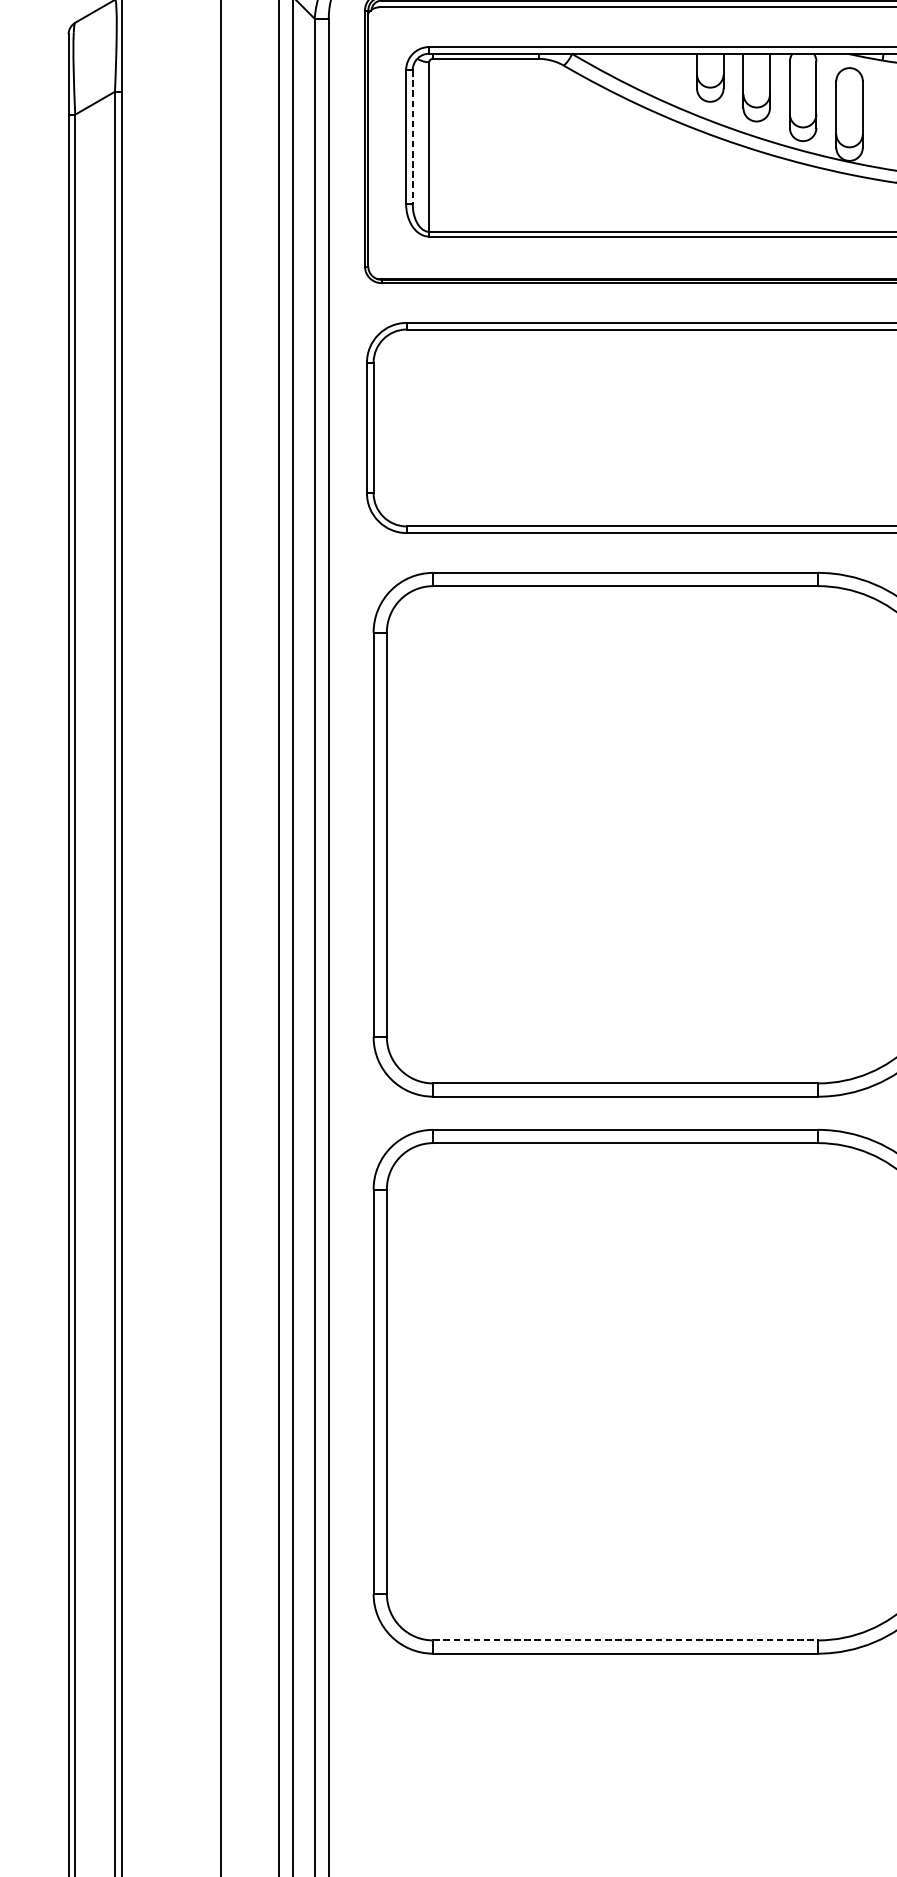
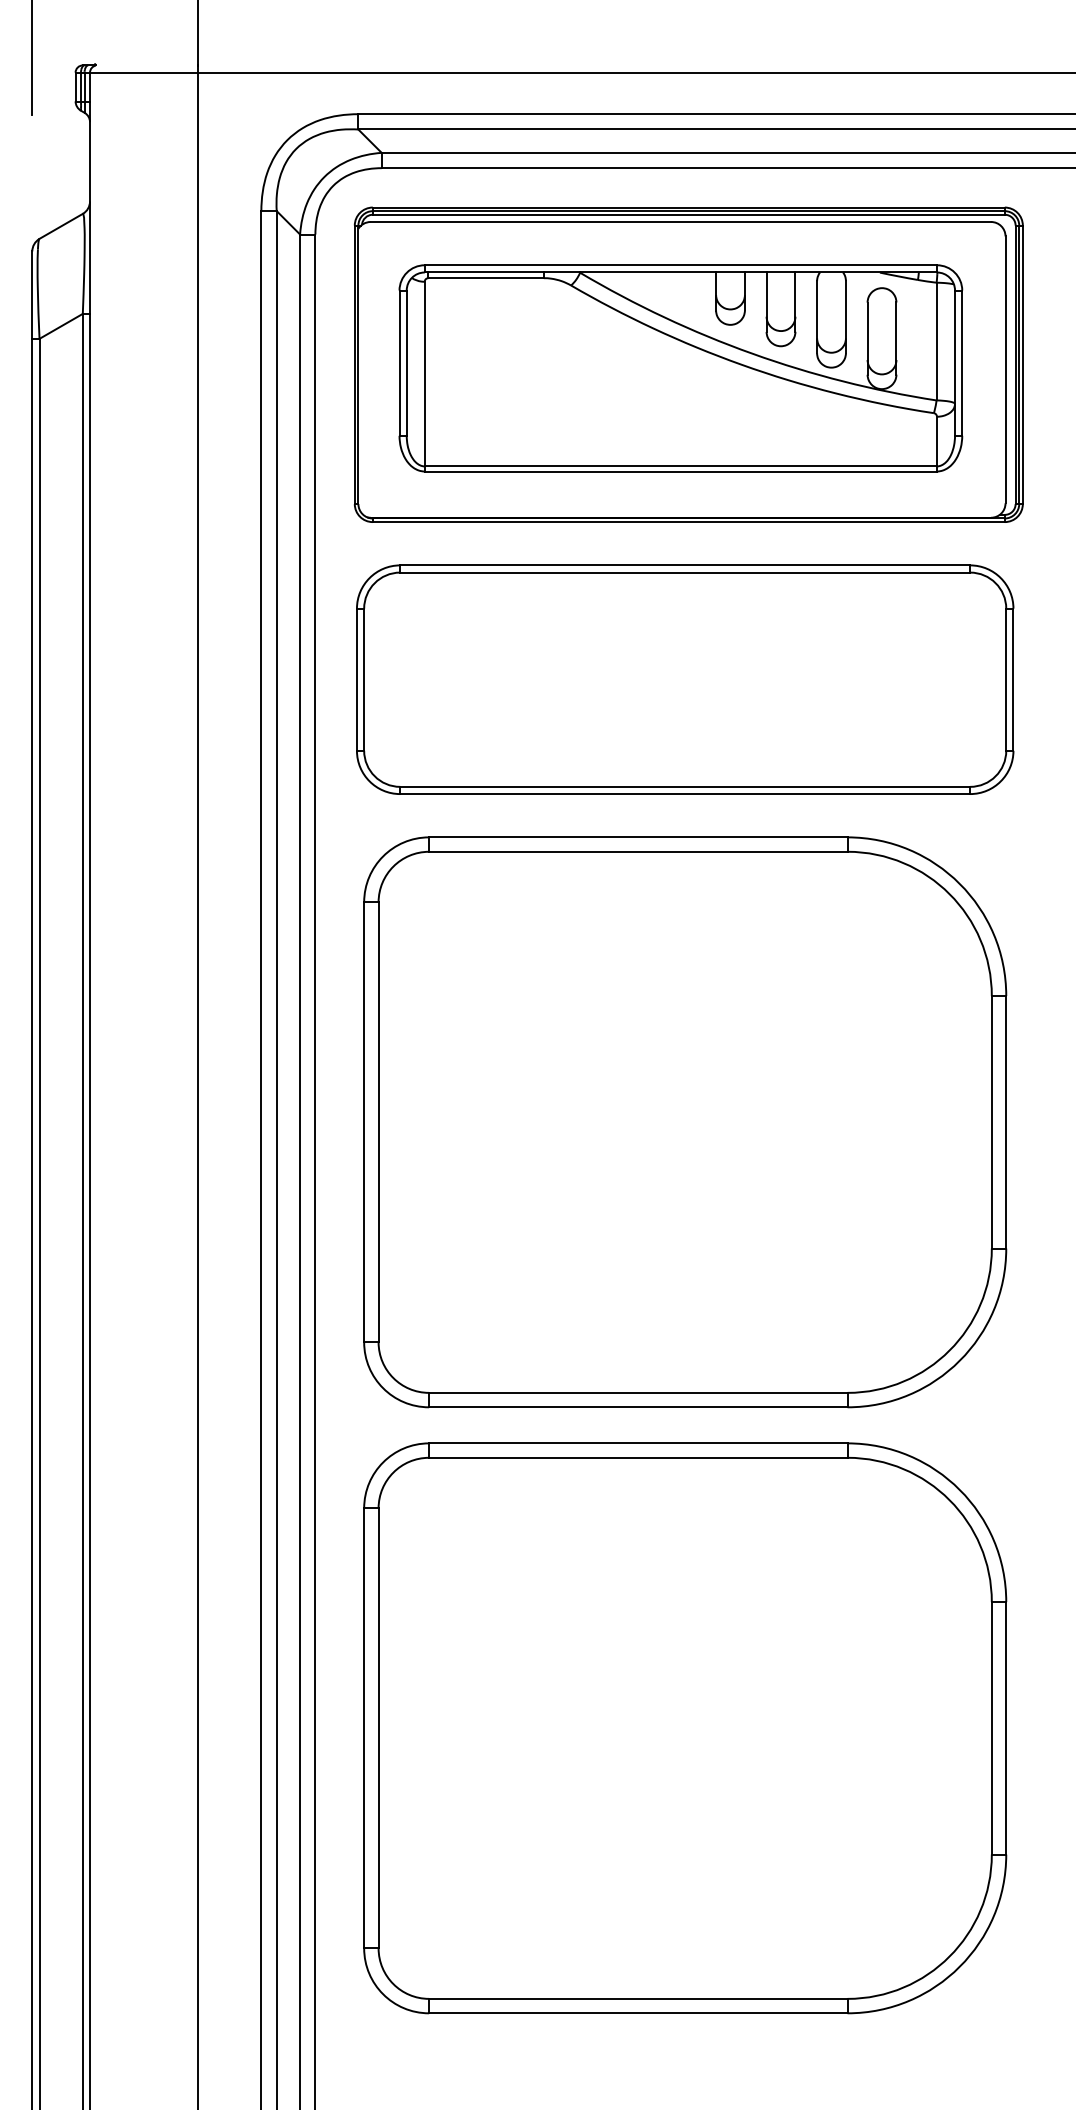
line: (412, 137) -> (406, 363), dashed -> solid
line: (625, 1640) -> (638, 1998), dashed -> solid

